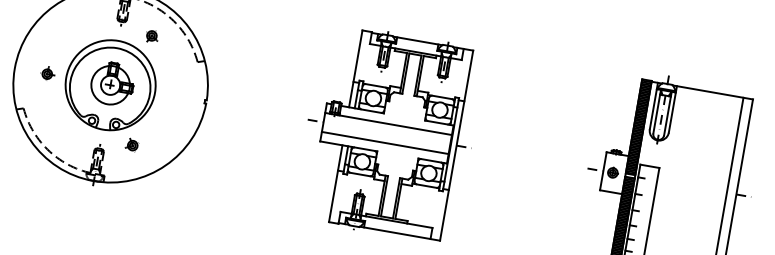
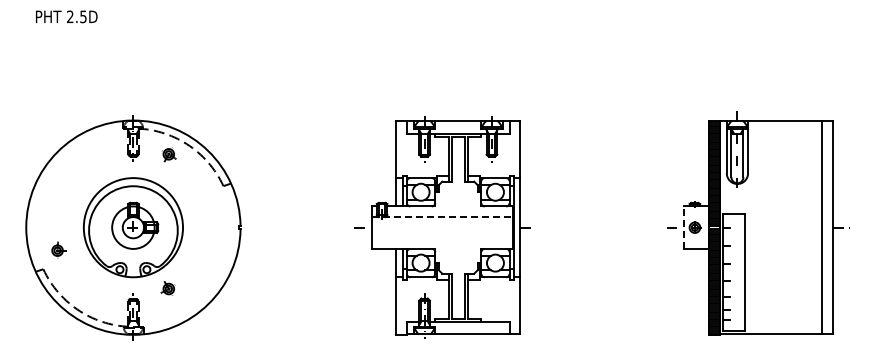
part: (152, 36) -> (169, 154), moved
part: (48, 73) -> (58, 249), moved
line: (388, 124) -> (442, 217), solid -> dashed
line: (385, 143) -> (442, 238), removed
line: (603, 171) -> (684, 227), solid -> dashed

